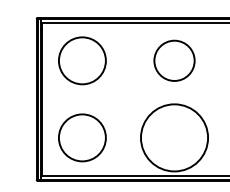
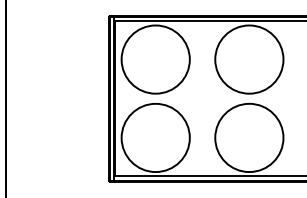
circle: (82, 60) -> (155, 59), size x1.43
circle: (174, 60) -> (249, 59), size x1.67
circle: (82, 137) -> (155, 137), size x1.43

